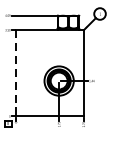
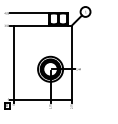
line: (15, 73) -> (13, 62), dashed -> solid

